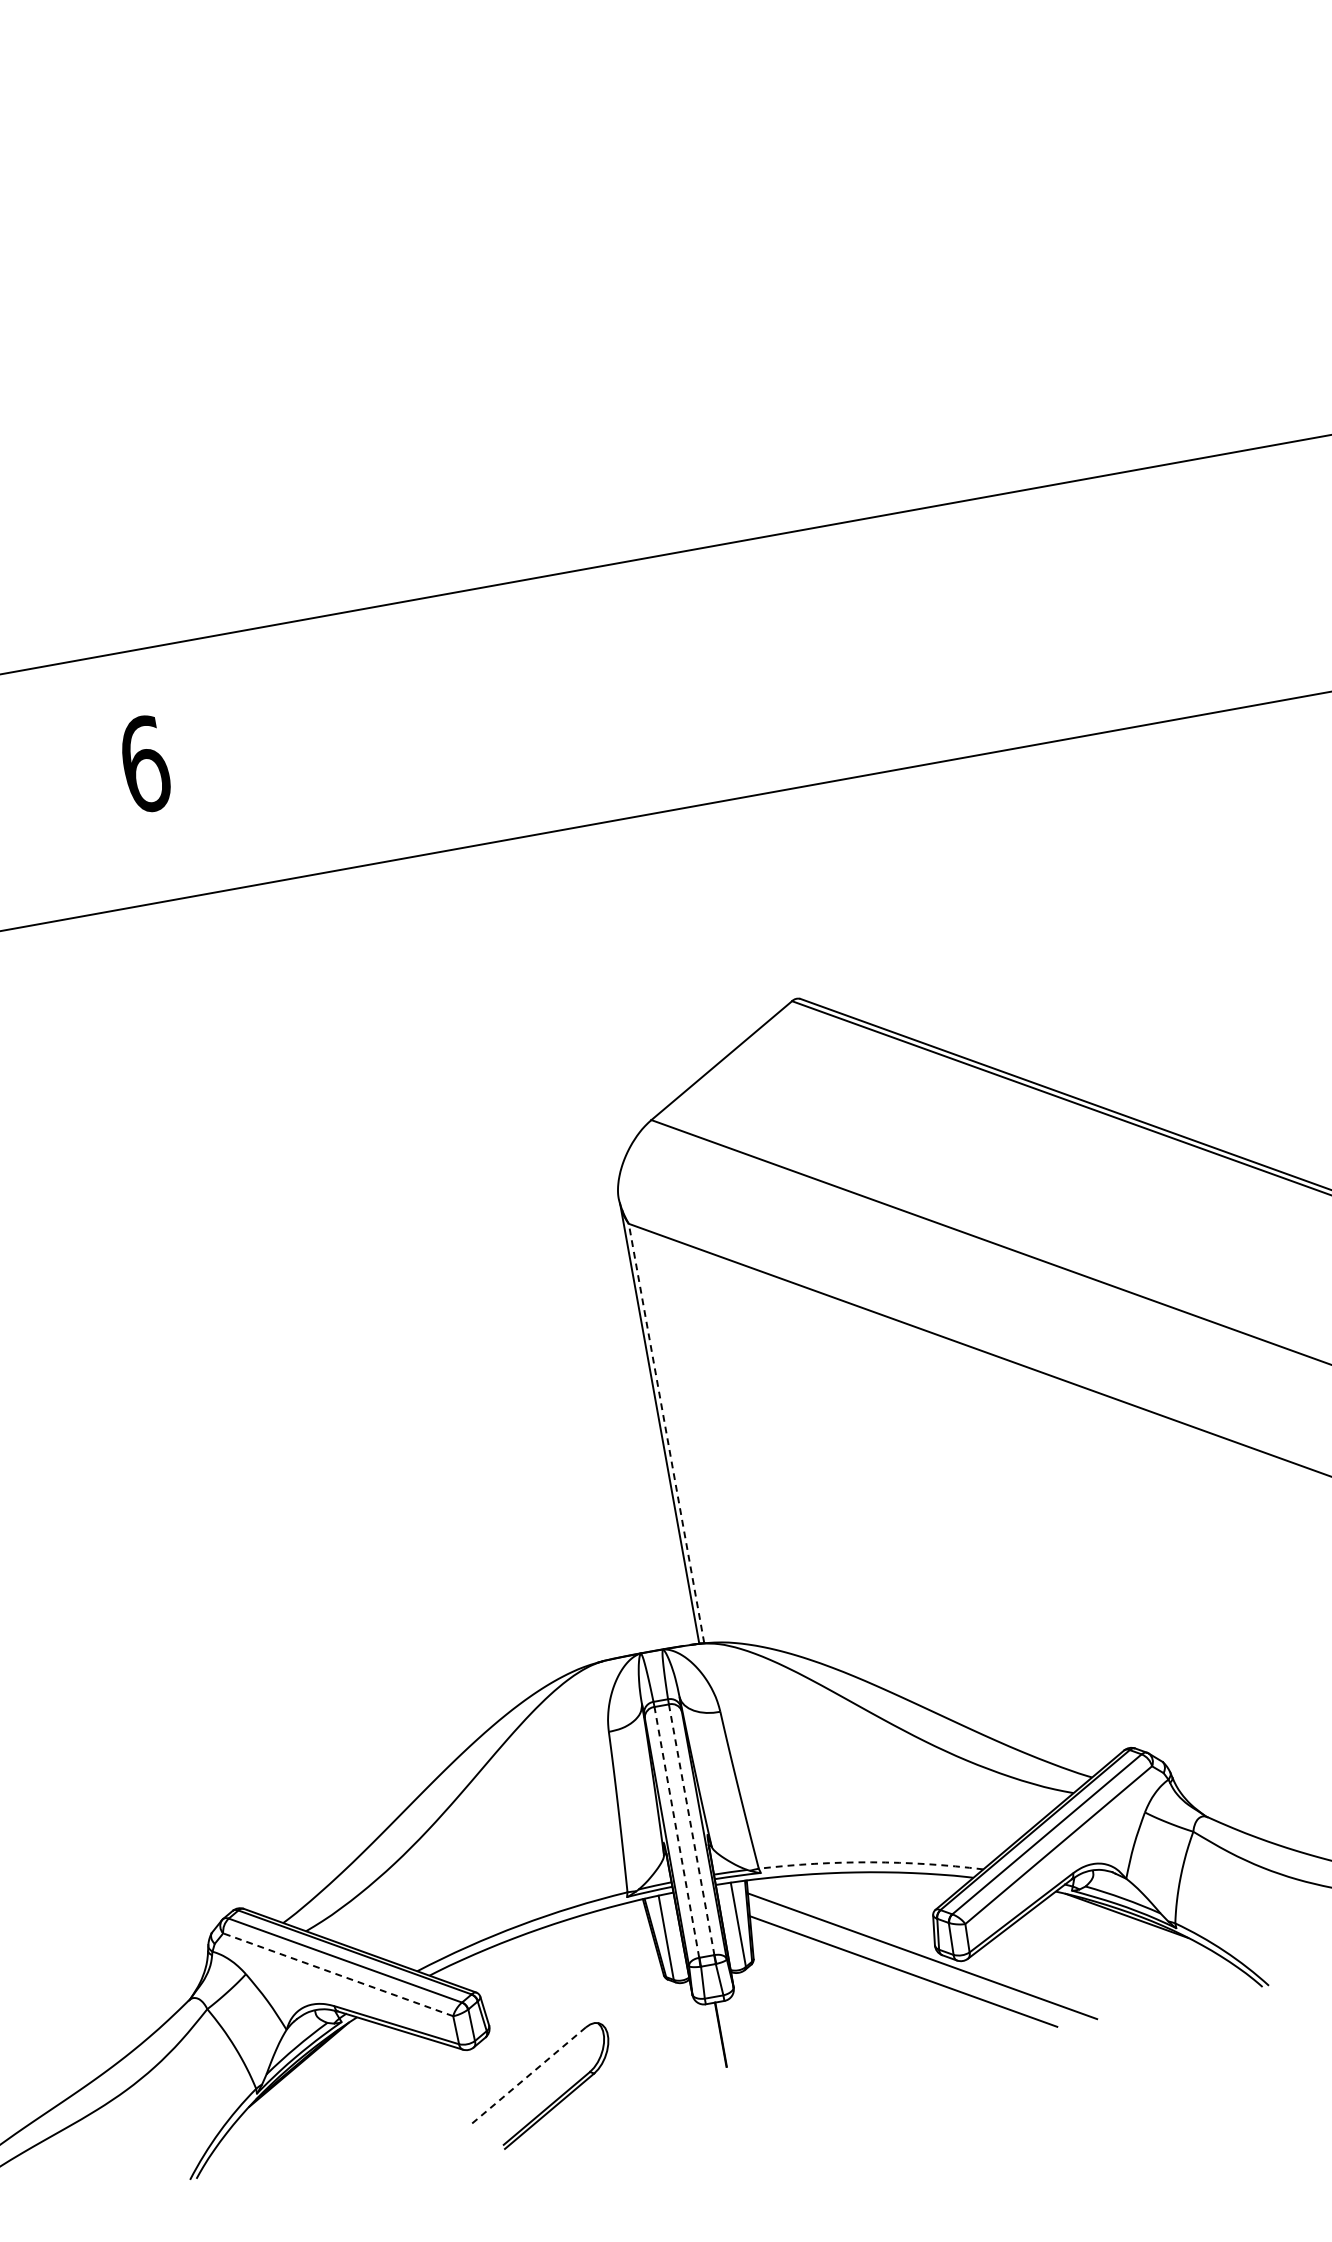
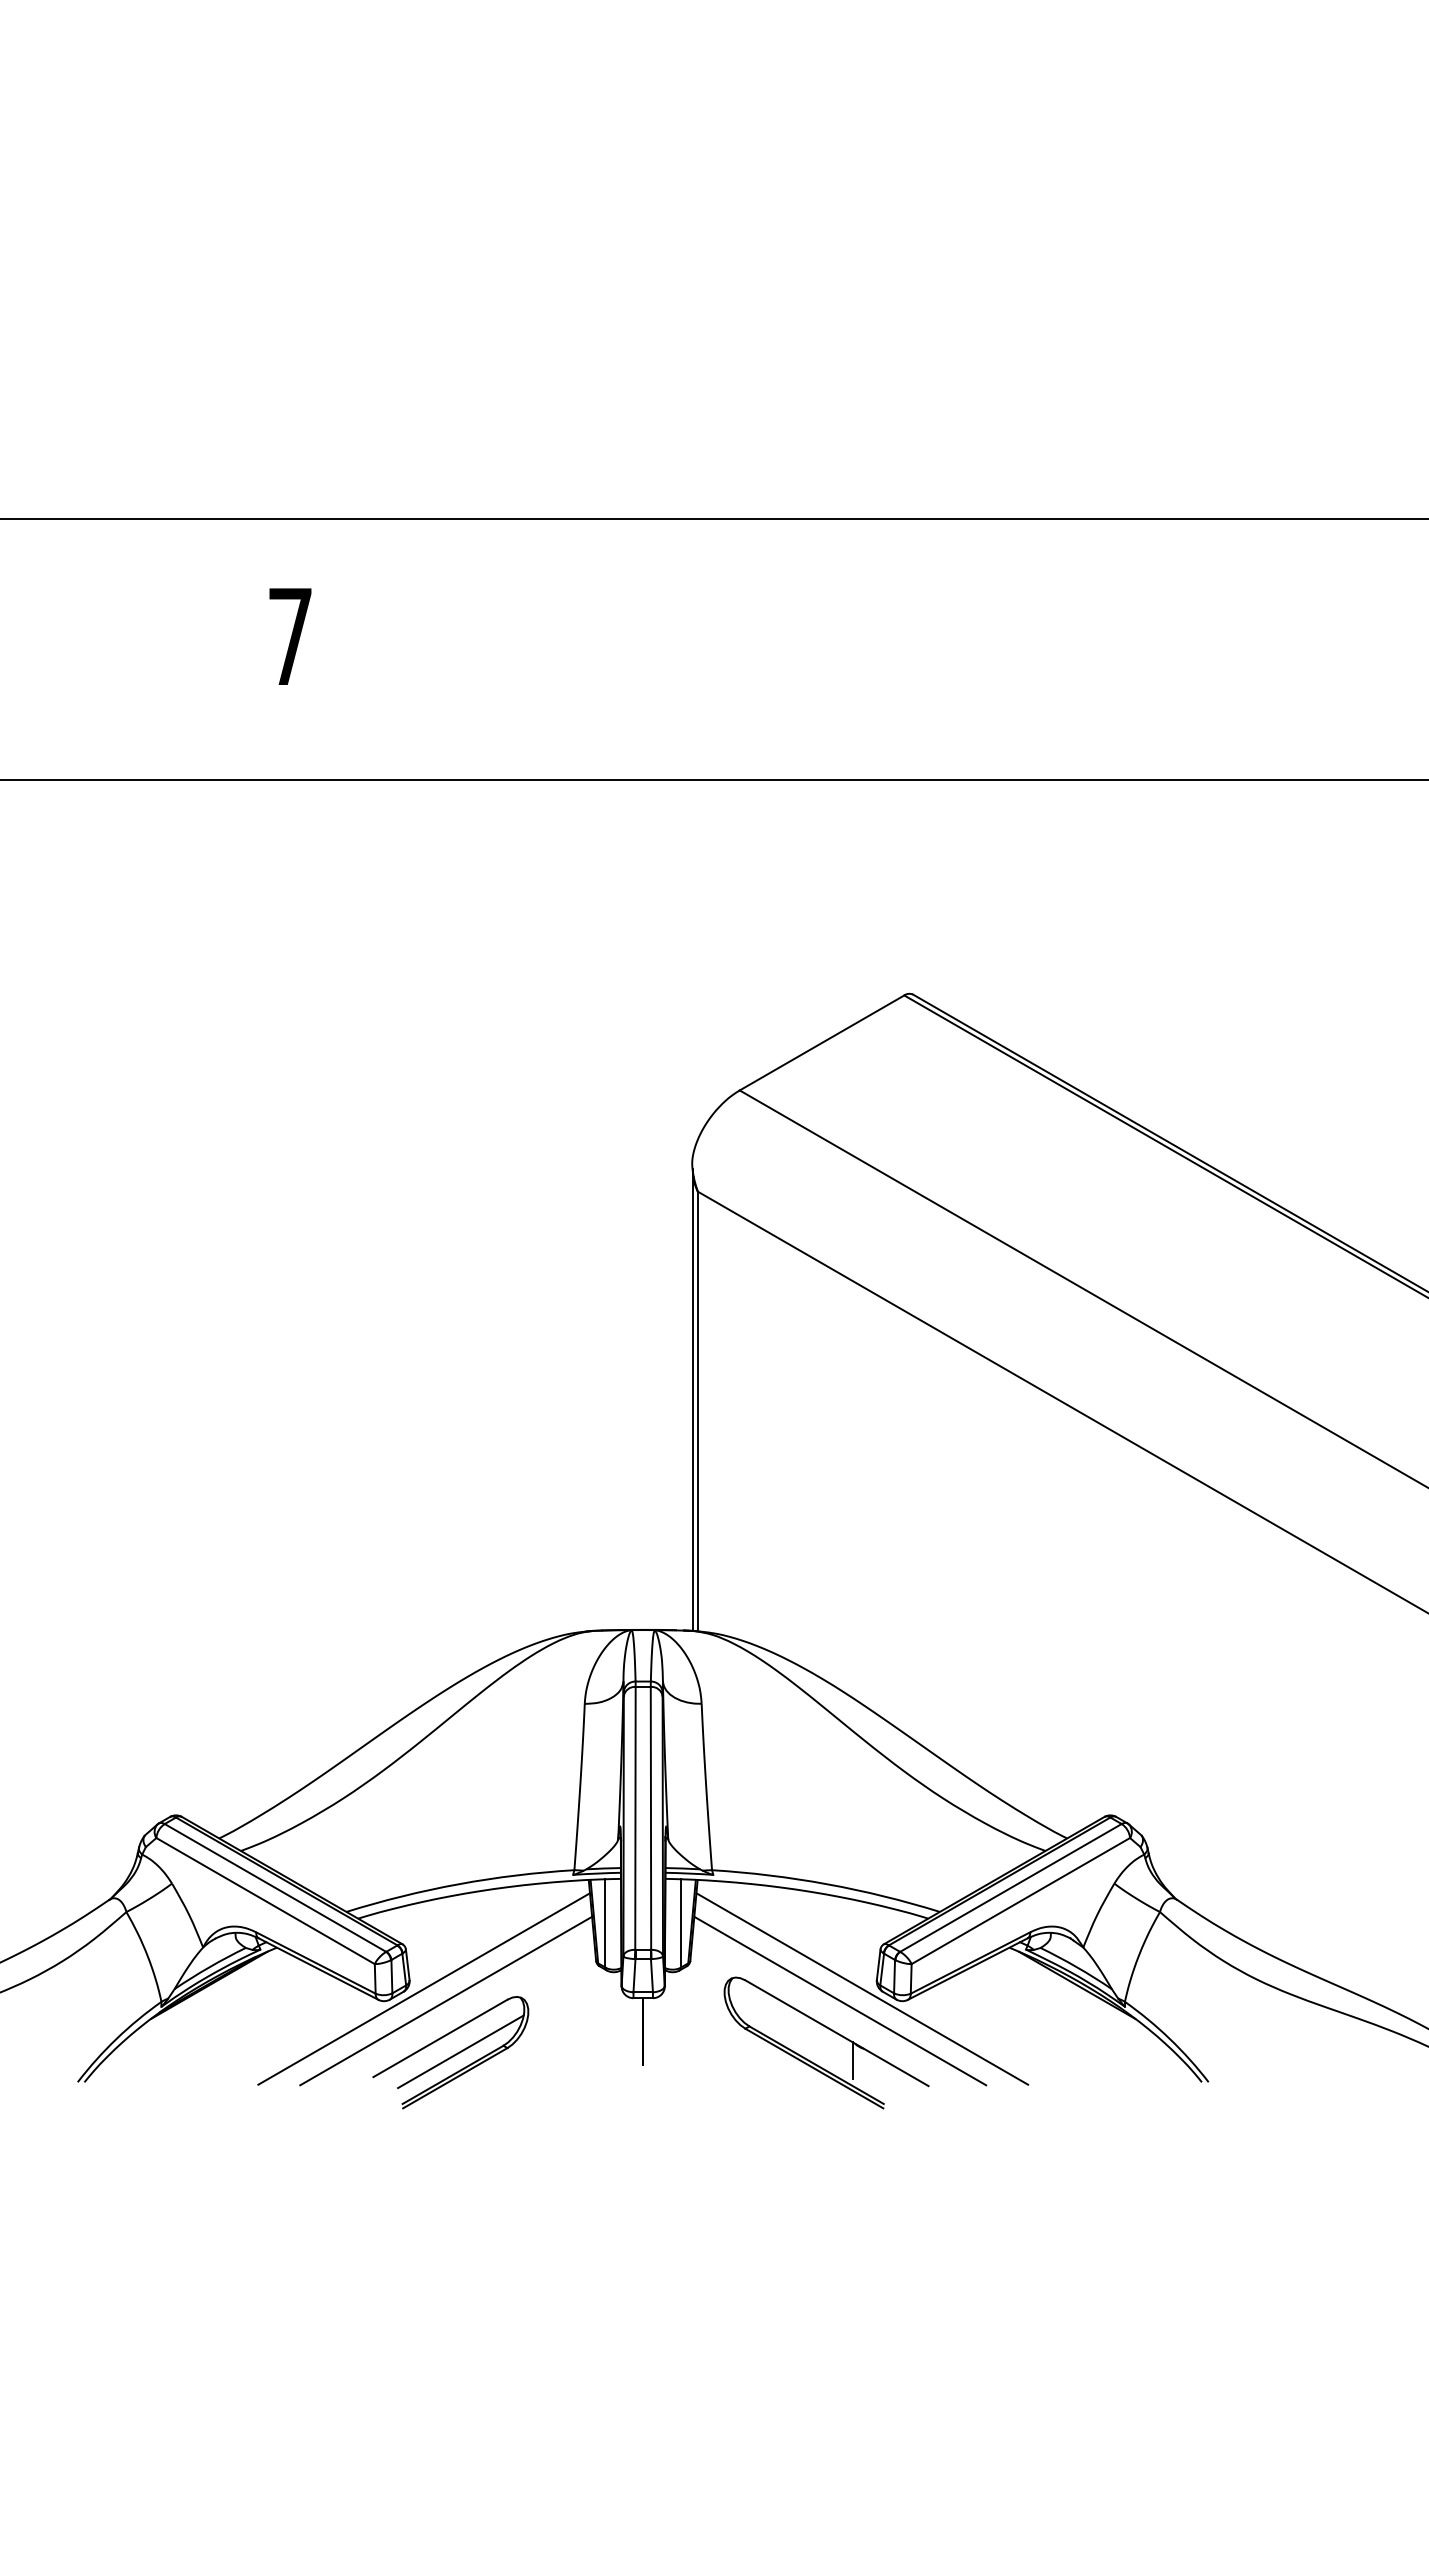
text: (144, 764) -> (290, 636), 6 -> 7
line: (666, 1433) -> (697, 1411), dashed -> solid
line: (691, 1829) -> (650, 1818), dashed -> solid
line: (676, 1831) -> (635, 1817), dashed -> solid
arc: (871, 1862) -> (827, 1884), dashed -> solid
line: (338, 1974) -> (265, 1900), dashed -> solid
part: (900, 2002) -> (831, 2031), added
line: (503, 2031) -> (423, 1988), added
line: (527, 2038) -> (446, 2000), added
line: (528, 2075) -> (440, 2038), dashed -> solid
line: (549, 2084) -> (460, 2051), added

